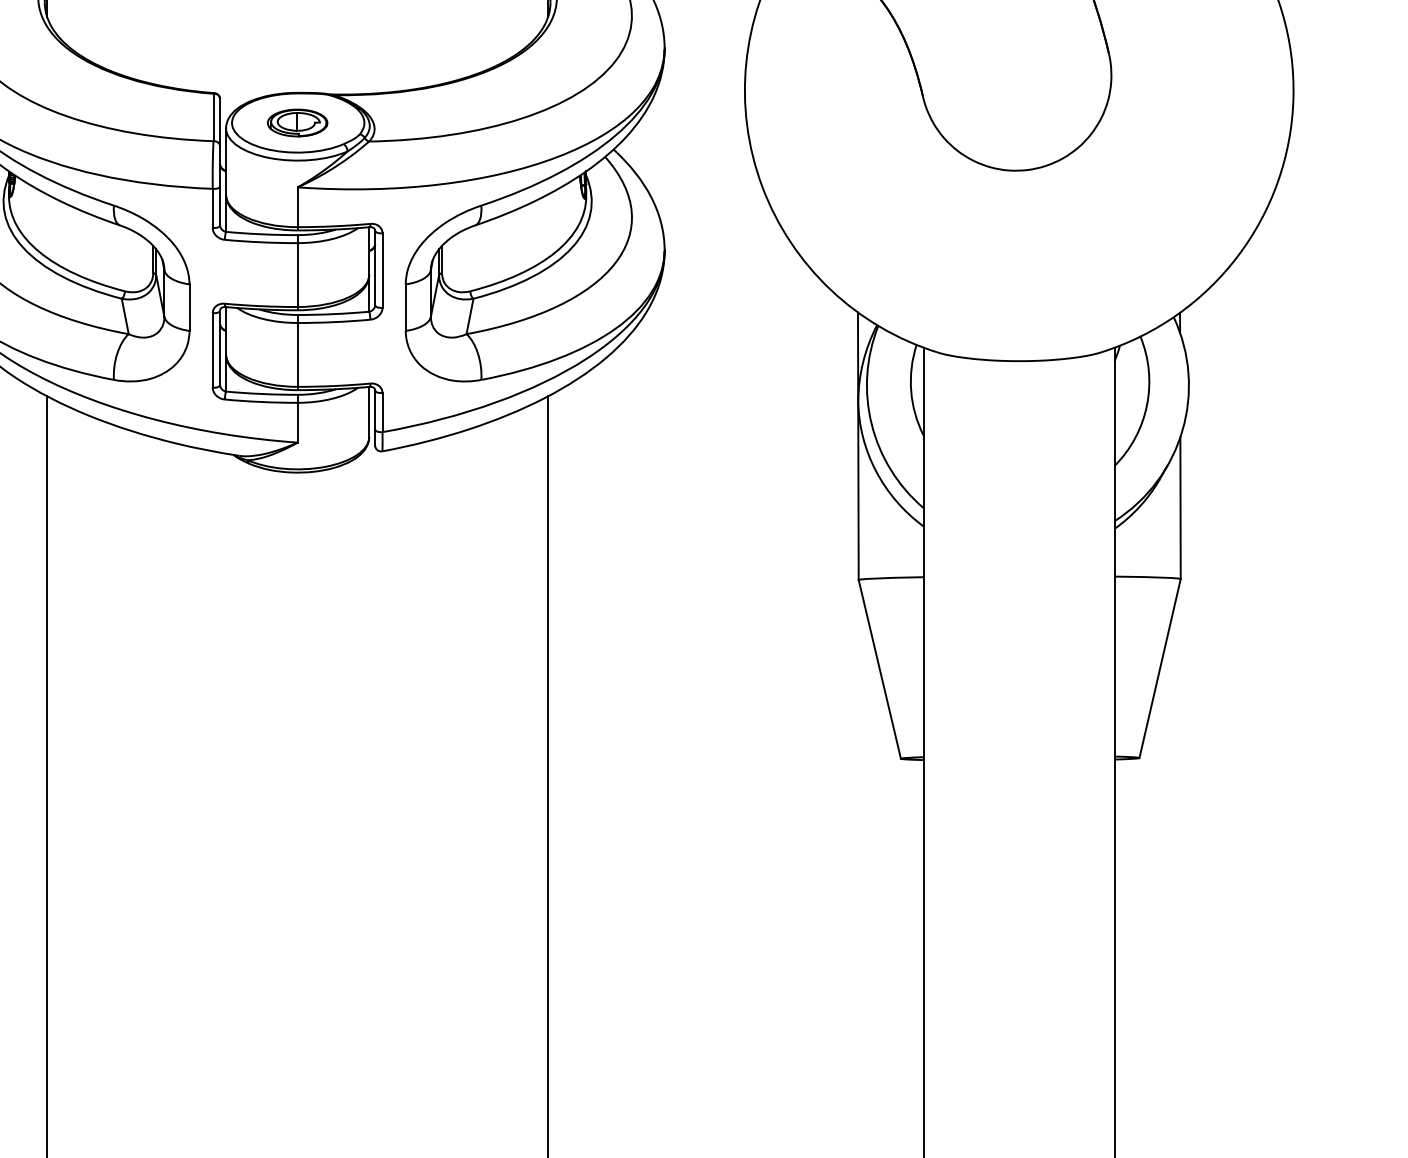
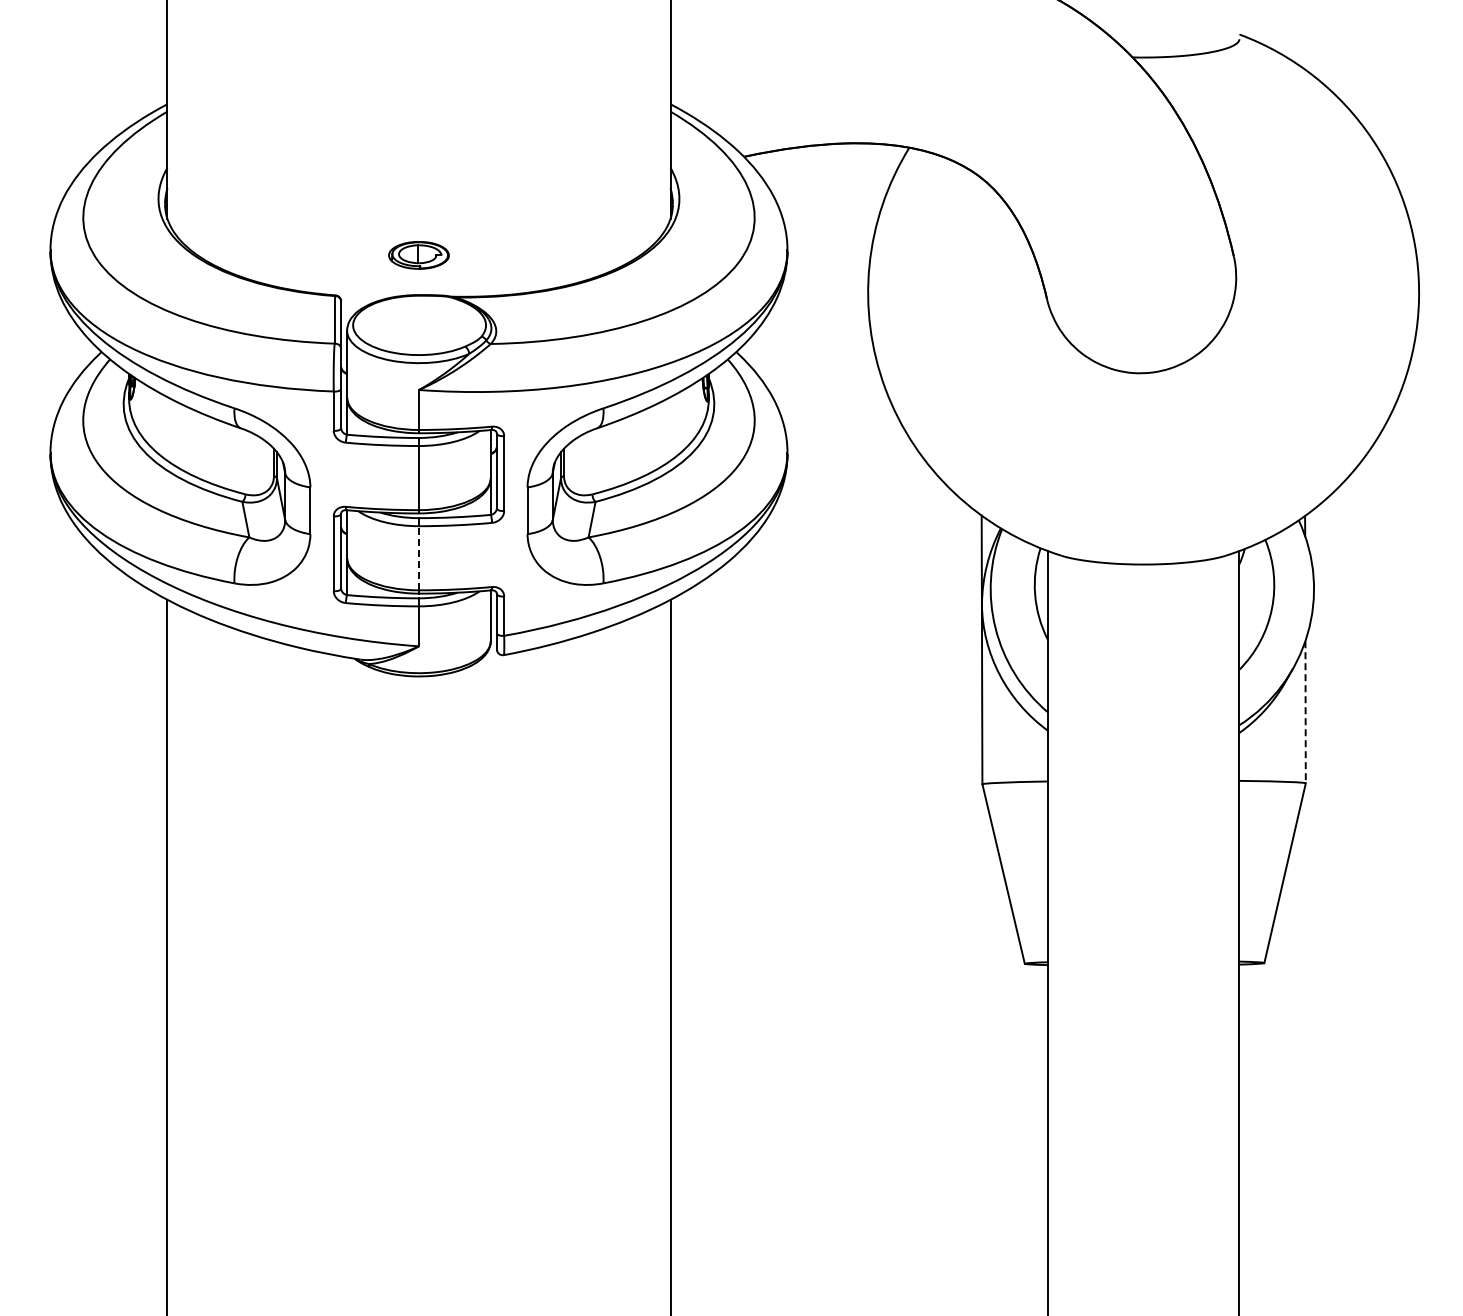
part: (297, 123) -> (418, 255), moved
line: (297, 354) -> (418, 557), solid -> dashed
line: (1180, 508) -> (1305, 712), solid -> dashed

